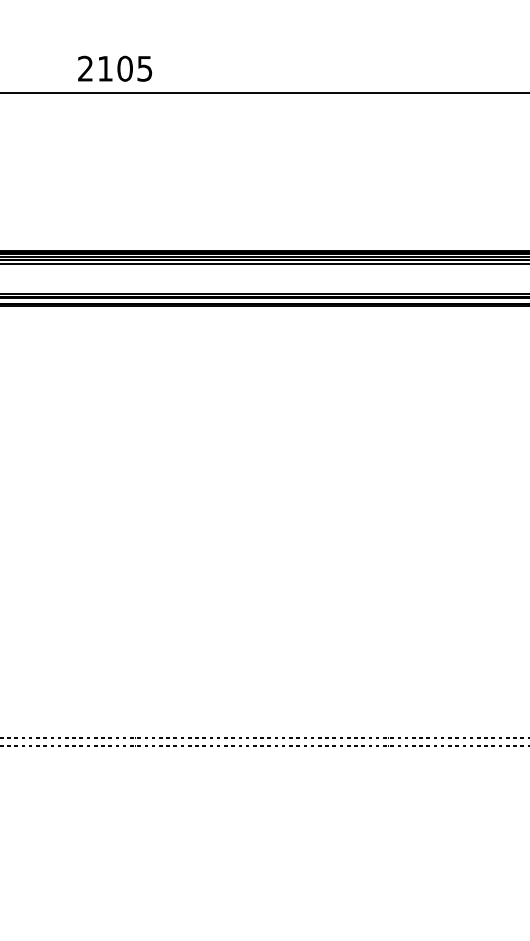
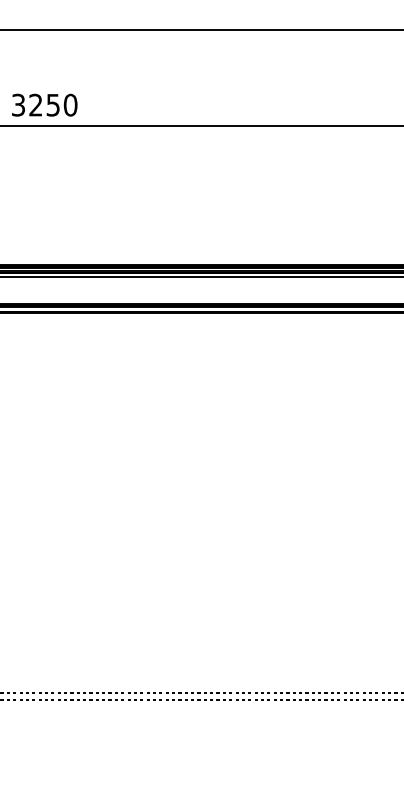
text: (115, 68) -> (44, 104), 2105 -> 3250

